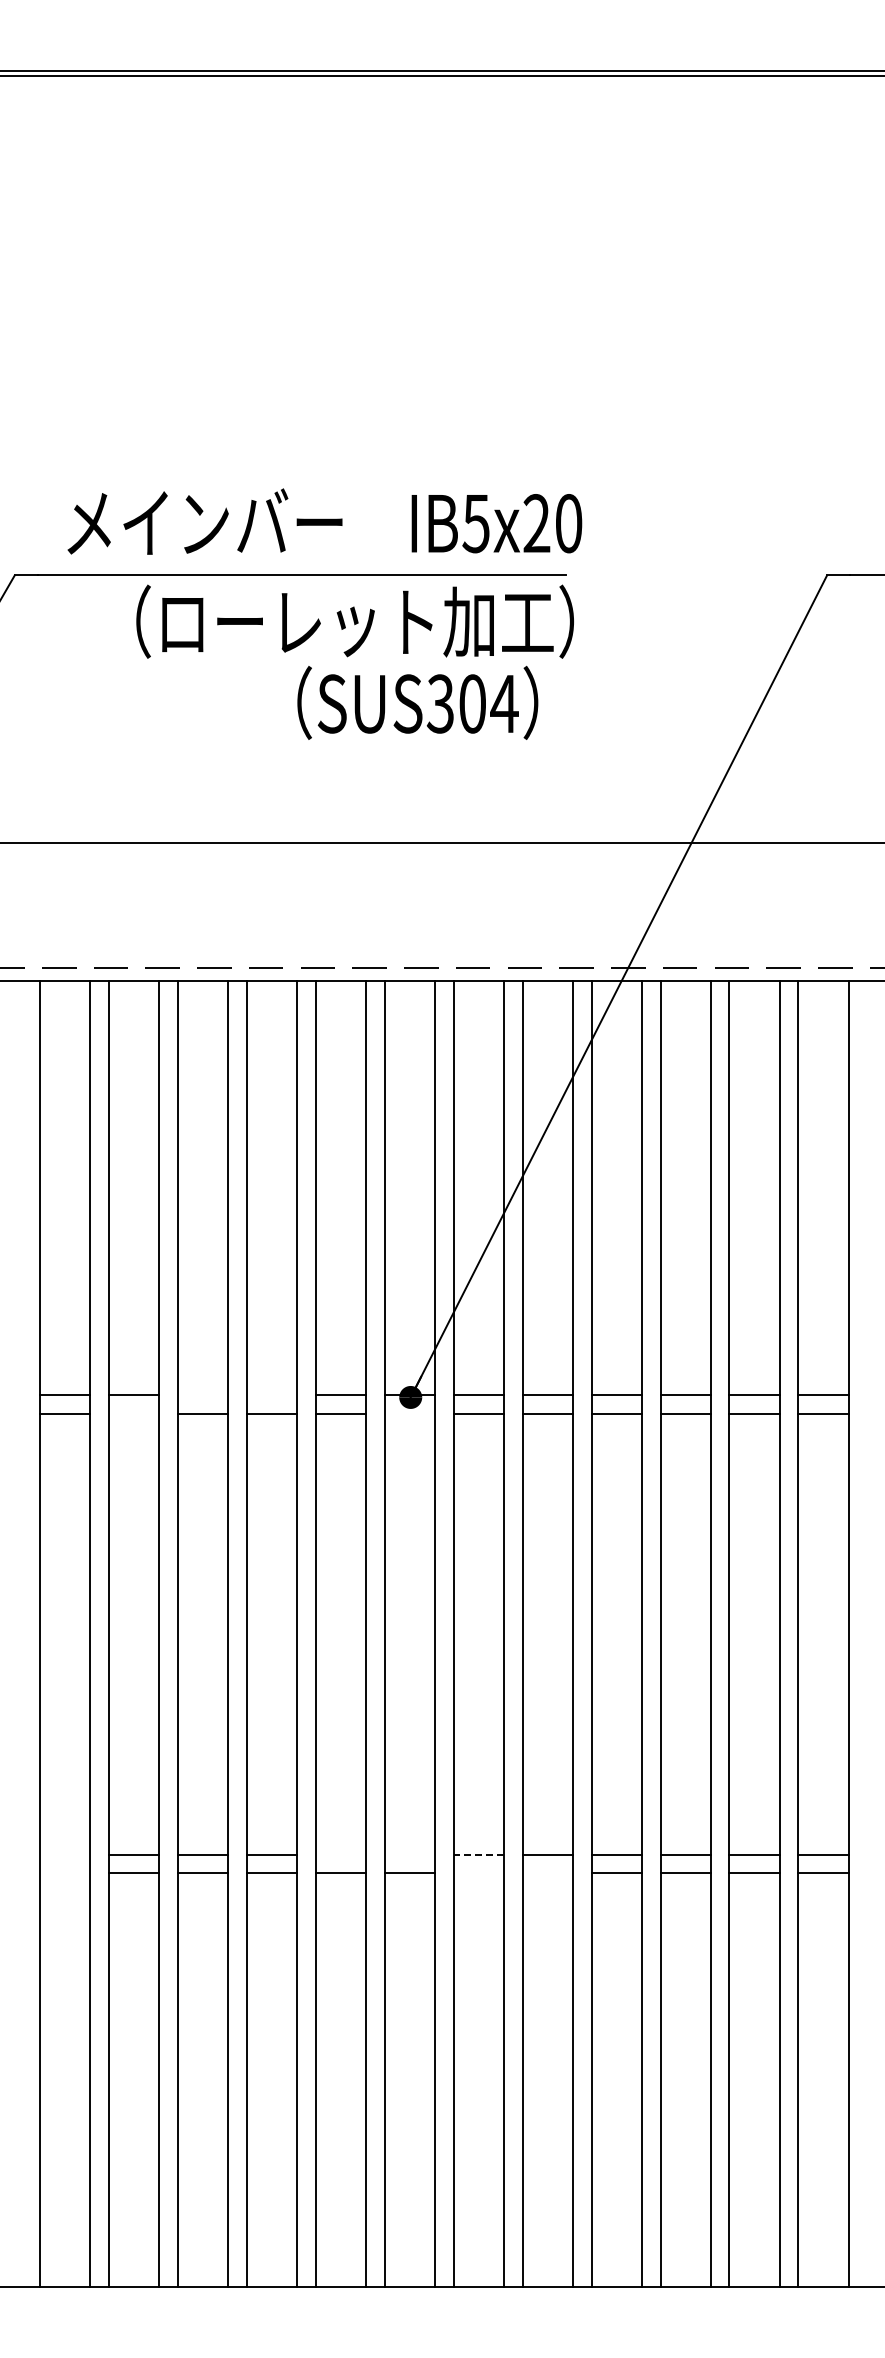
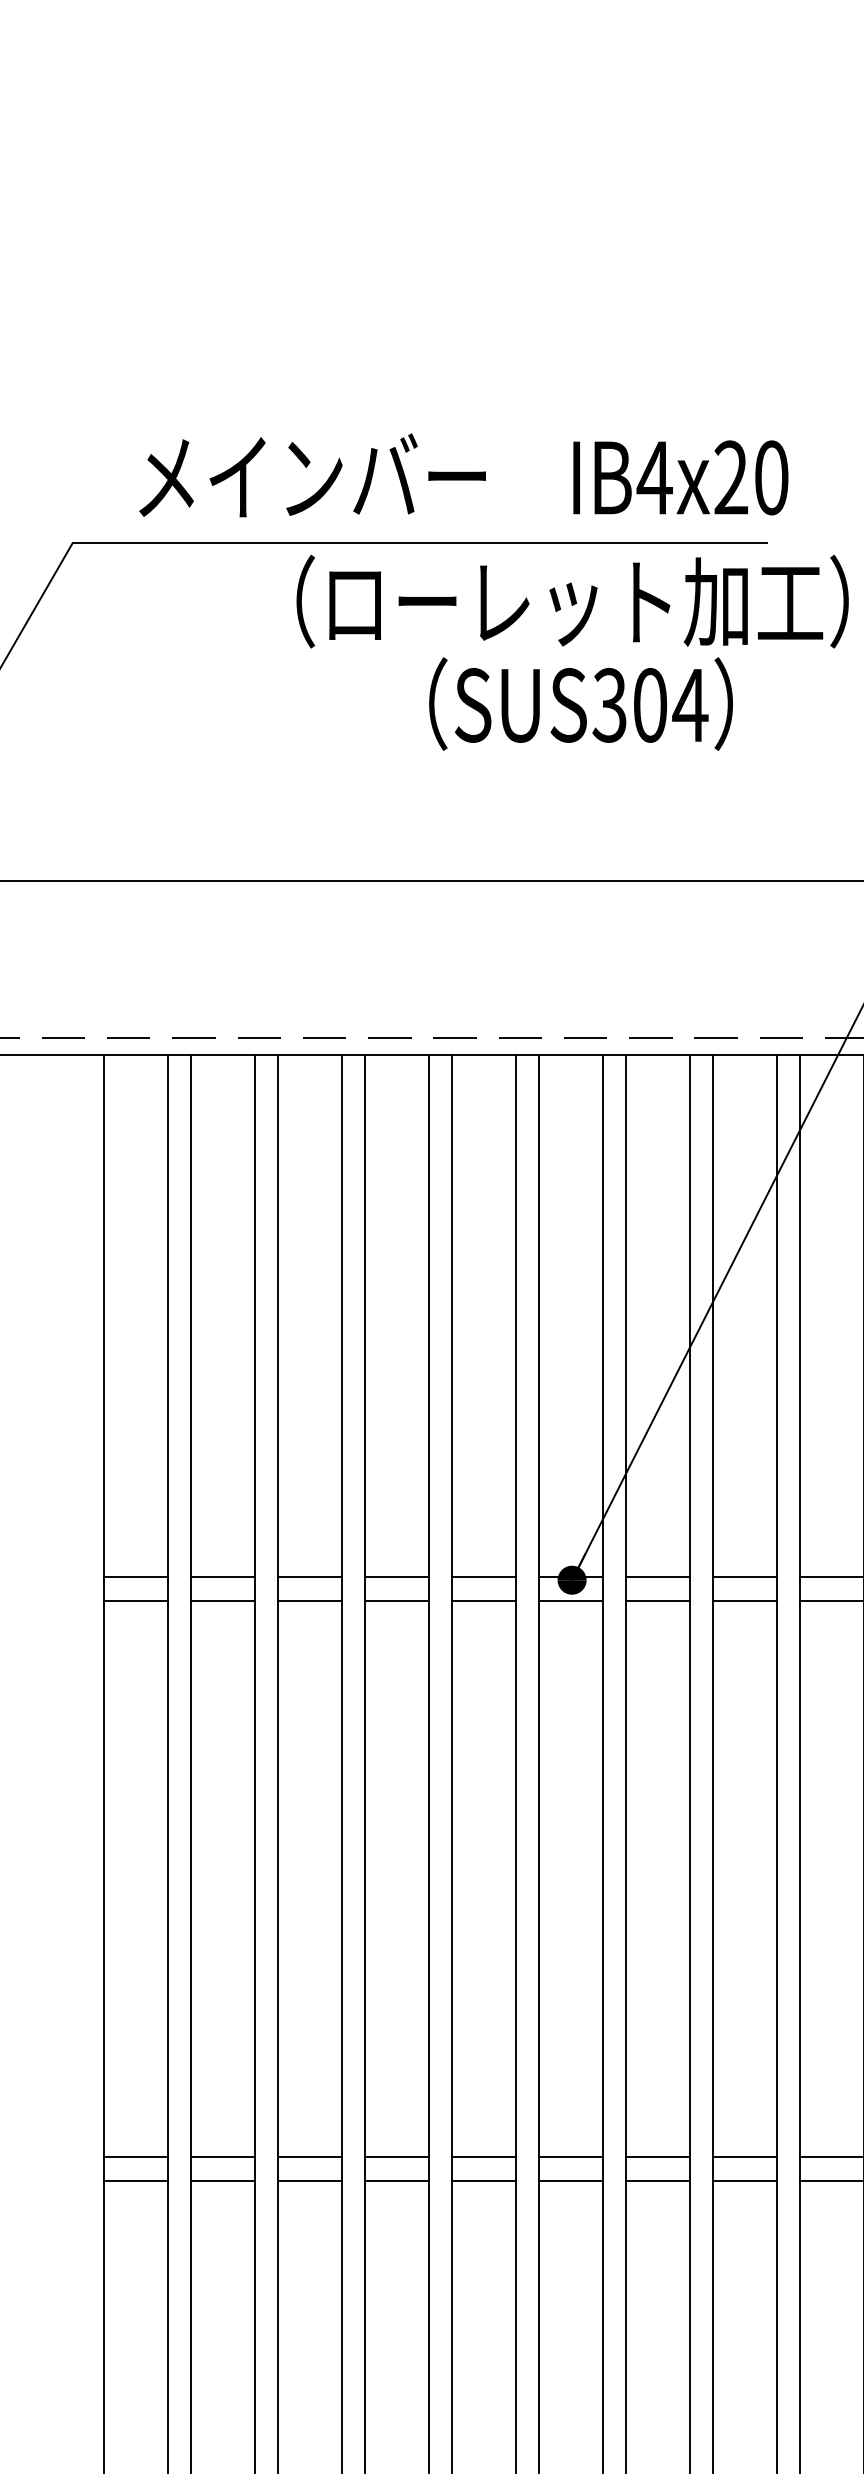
text: (475, 524) -> (653, 478), IB5x20 -> IB4x20
text: (354, 621) -> (571, 601), moved
line: (202, 1395) -> (309, 1577), added
line: (271, 1395) -> (396, 1577), added
line: (133, 1413) -> (222, 1600), added
line: (409, 1413) -> (570, 1600), added
line: (64, 1855) -> (135, 2158), added
line: (340, 1855) -> (483, 2158), added
line: (409, 1855) -> (570, 2158), added
line: (478, 1855) -> (657, 2158), dashed -> solid
line: (64, 1873) -> (135, 2180), added
line: (478, 1873) -> (657, 2180), added
line: (547, 1873) -> (744, 2180), added

